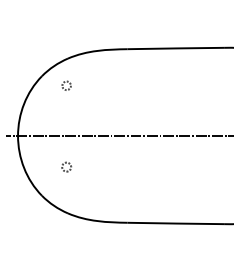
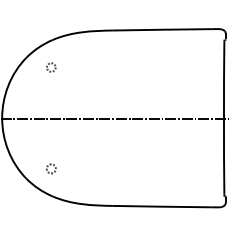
part: (66, 166) -> (51, 168), moved

